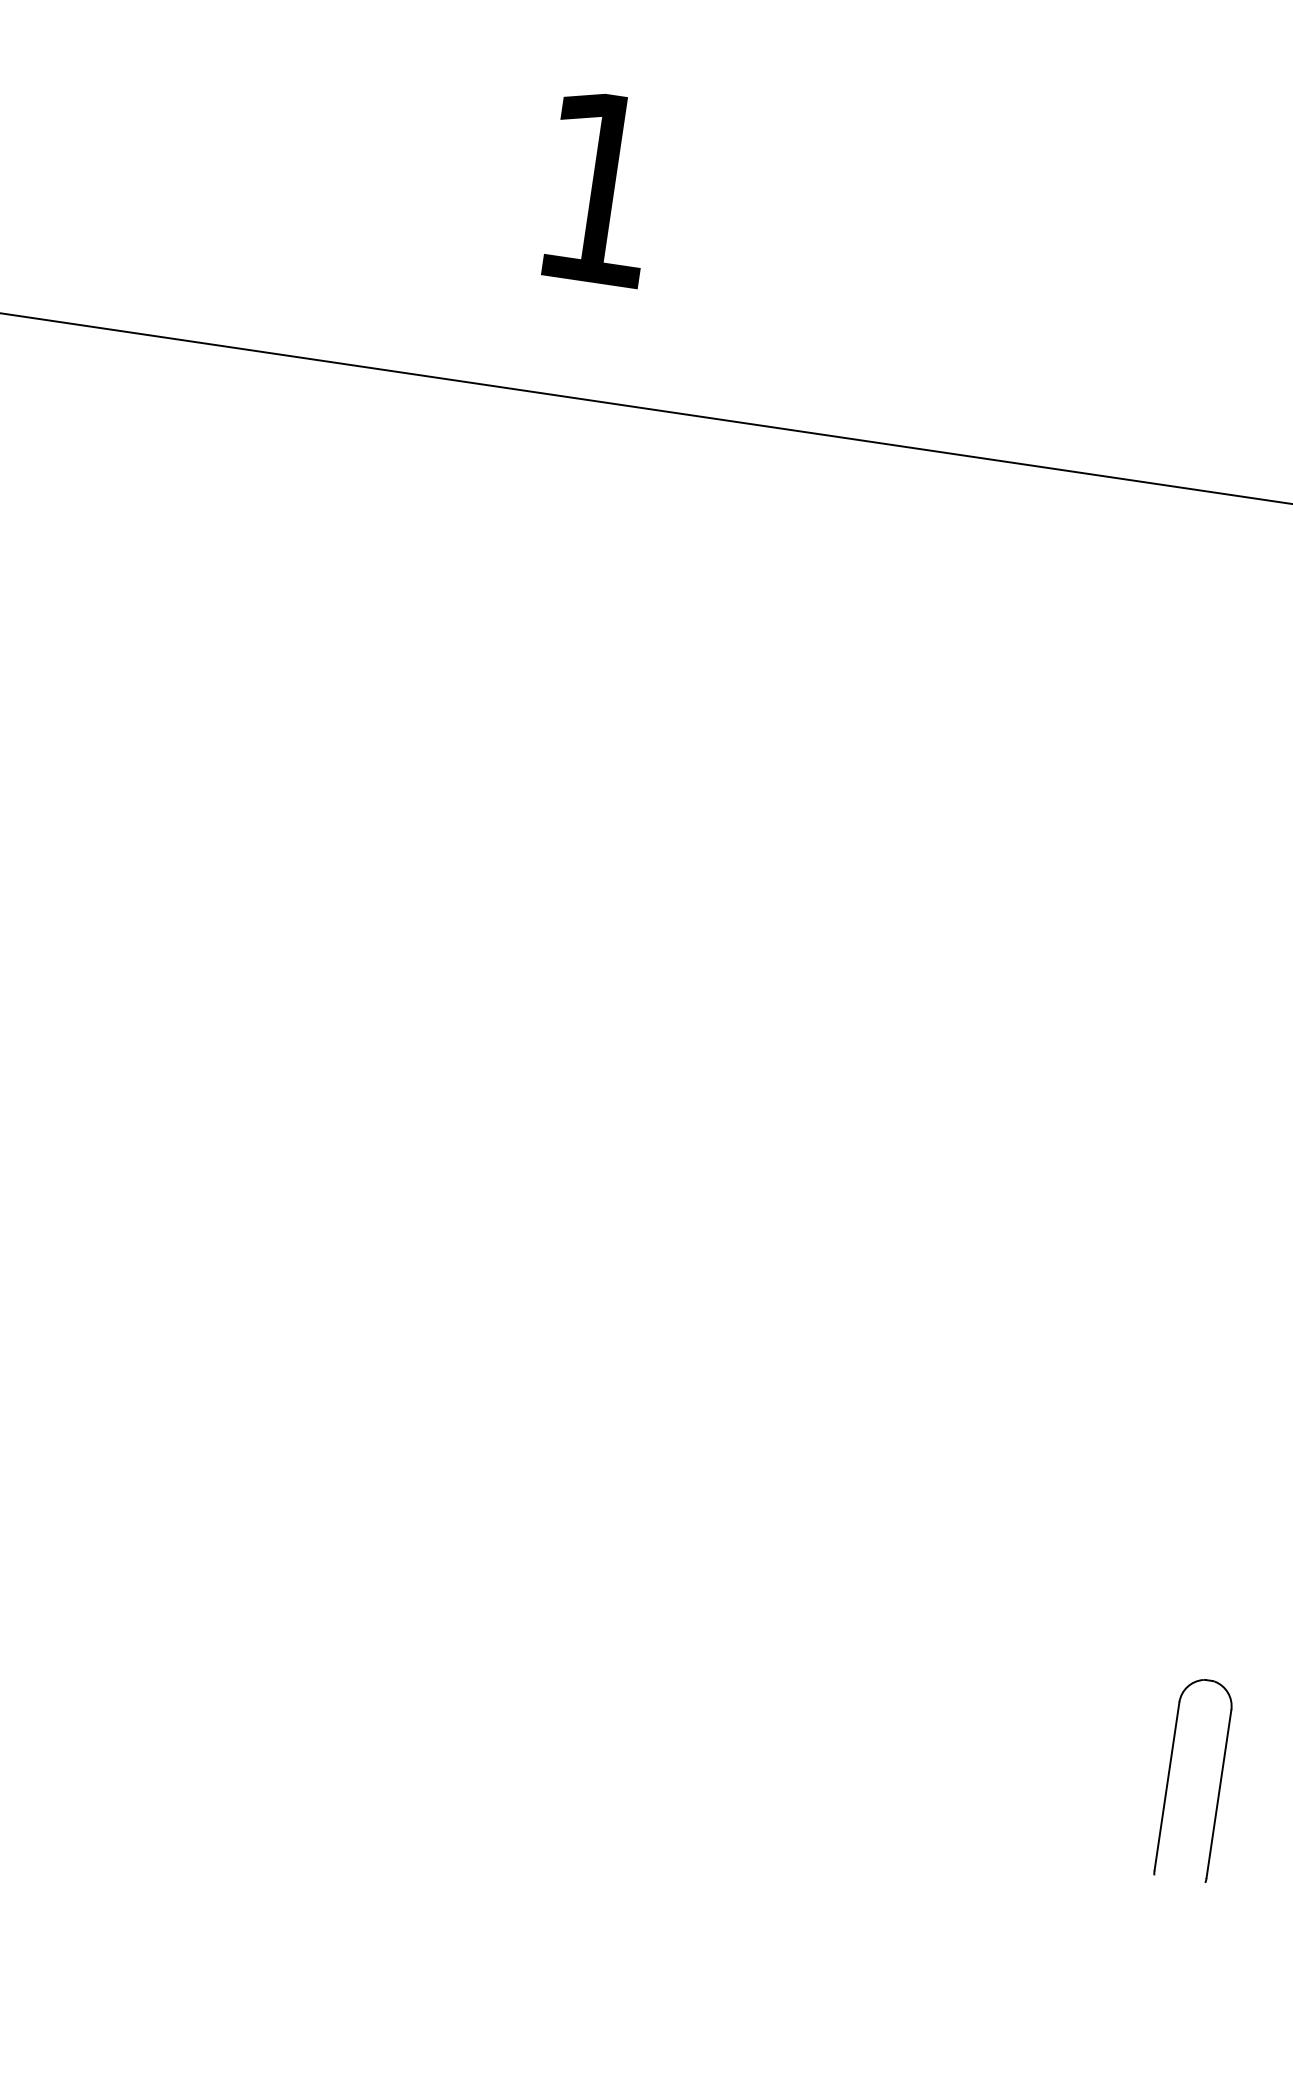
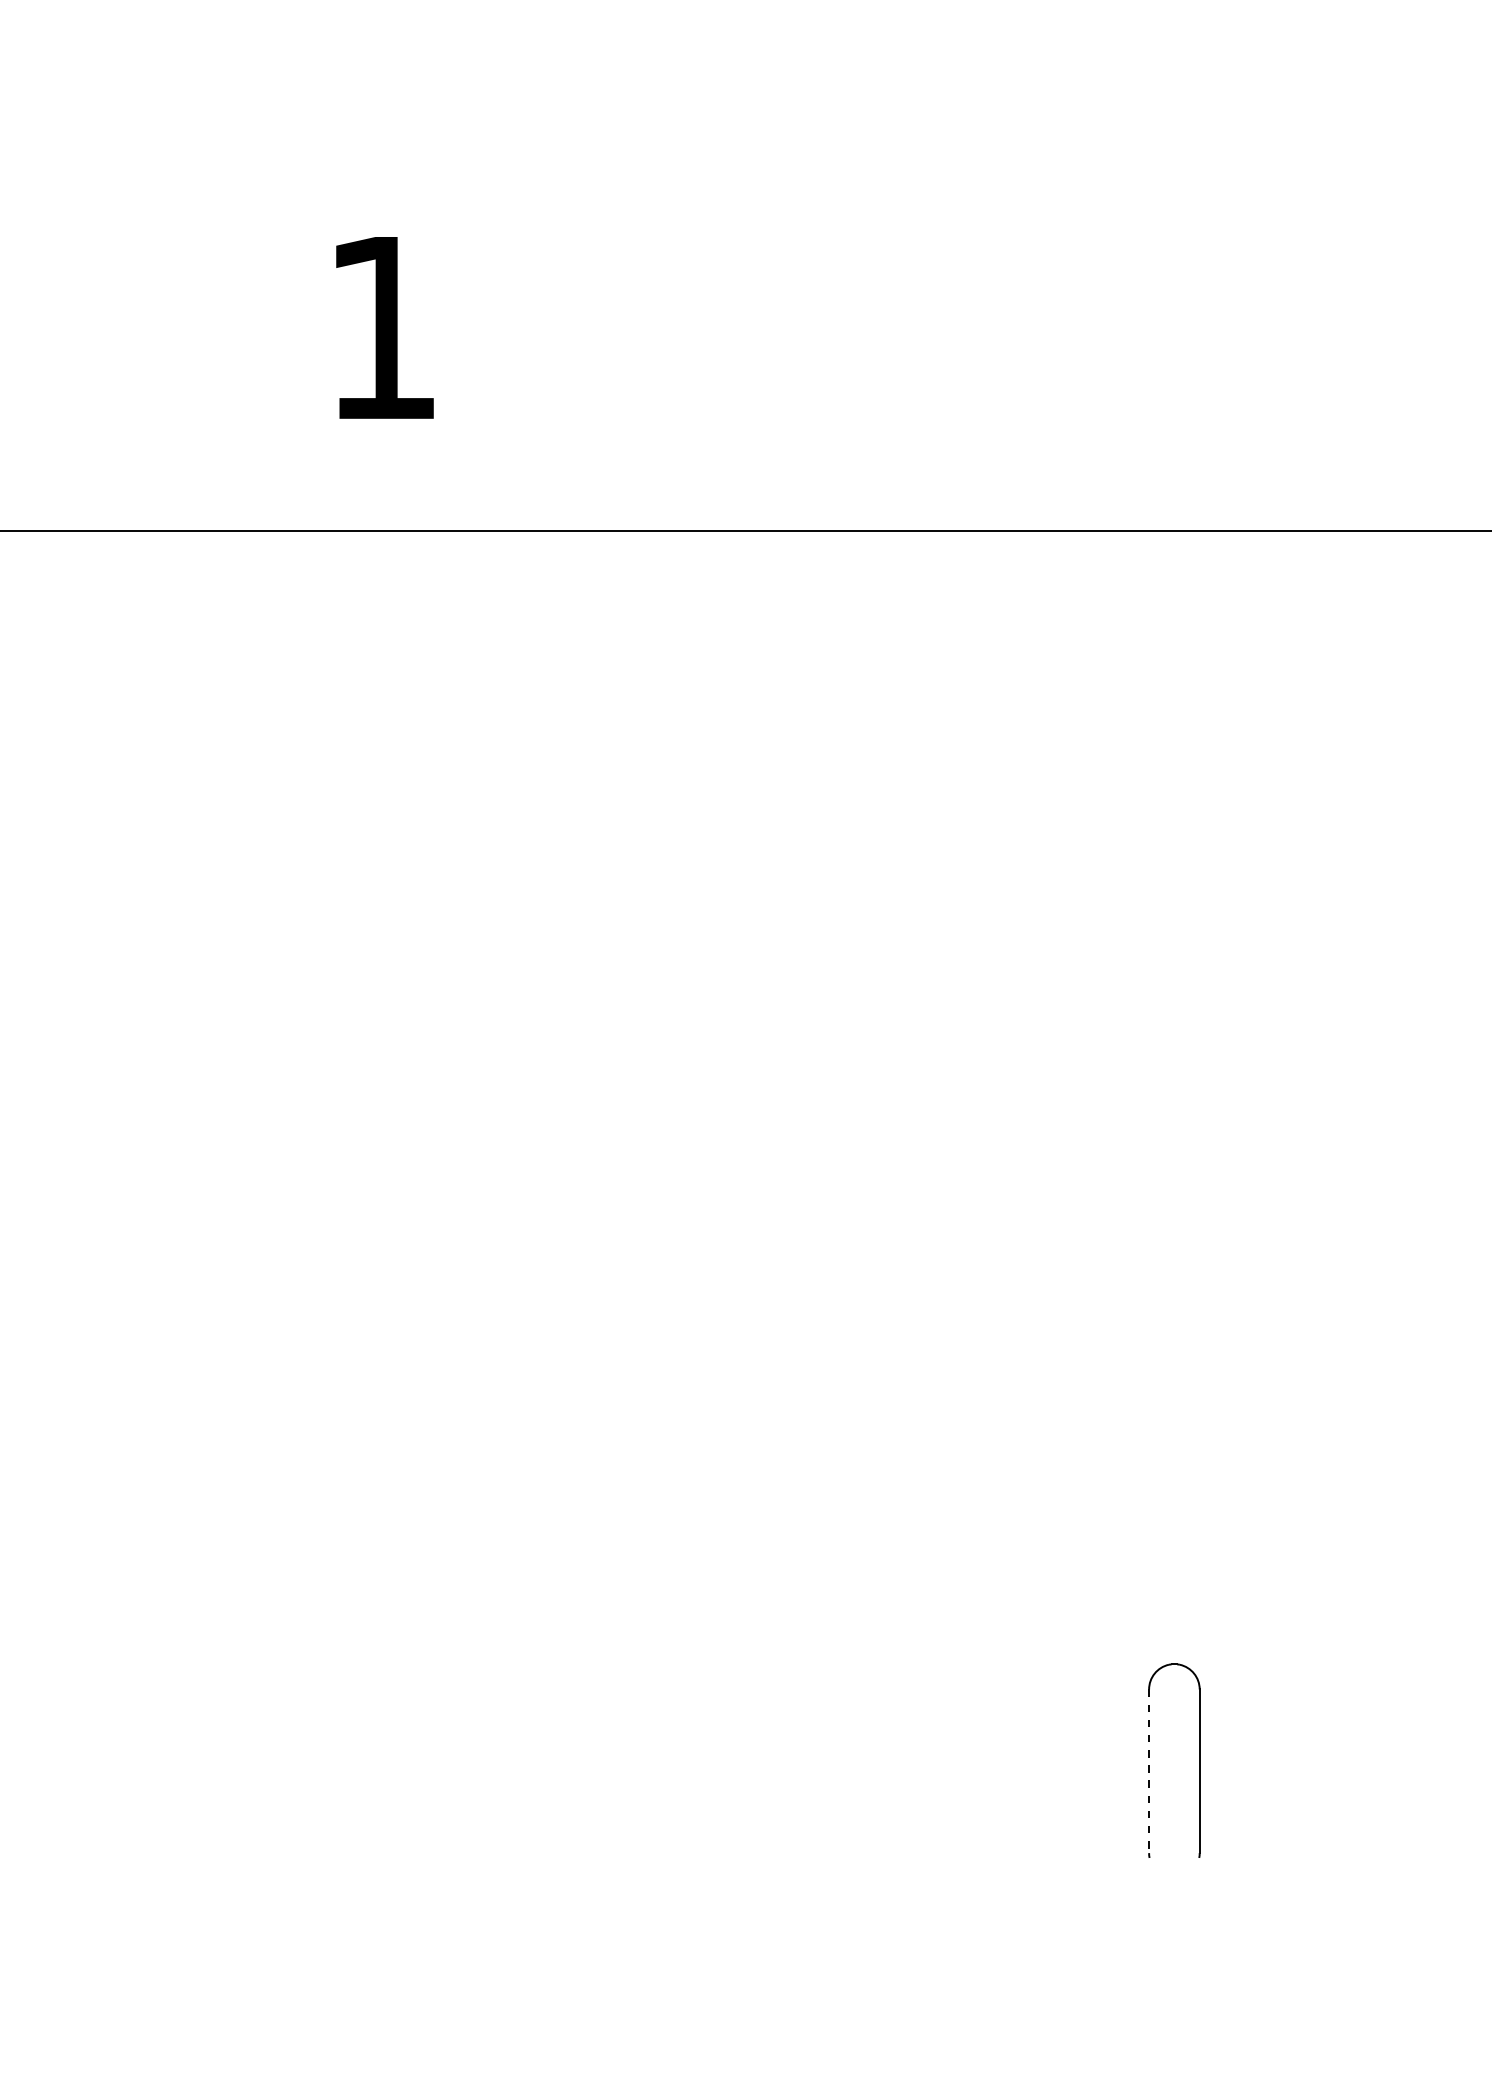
line: (1167, 1786) -> (1149, 1771), solid -> dashed

